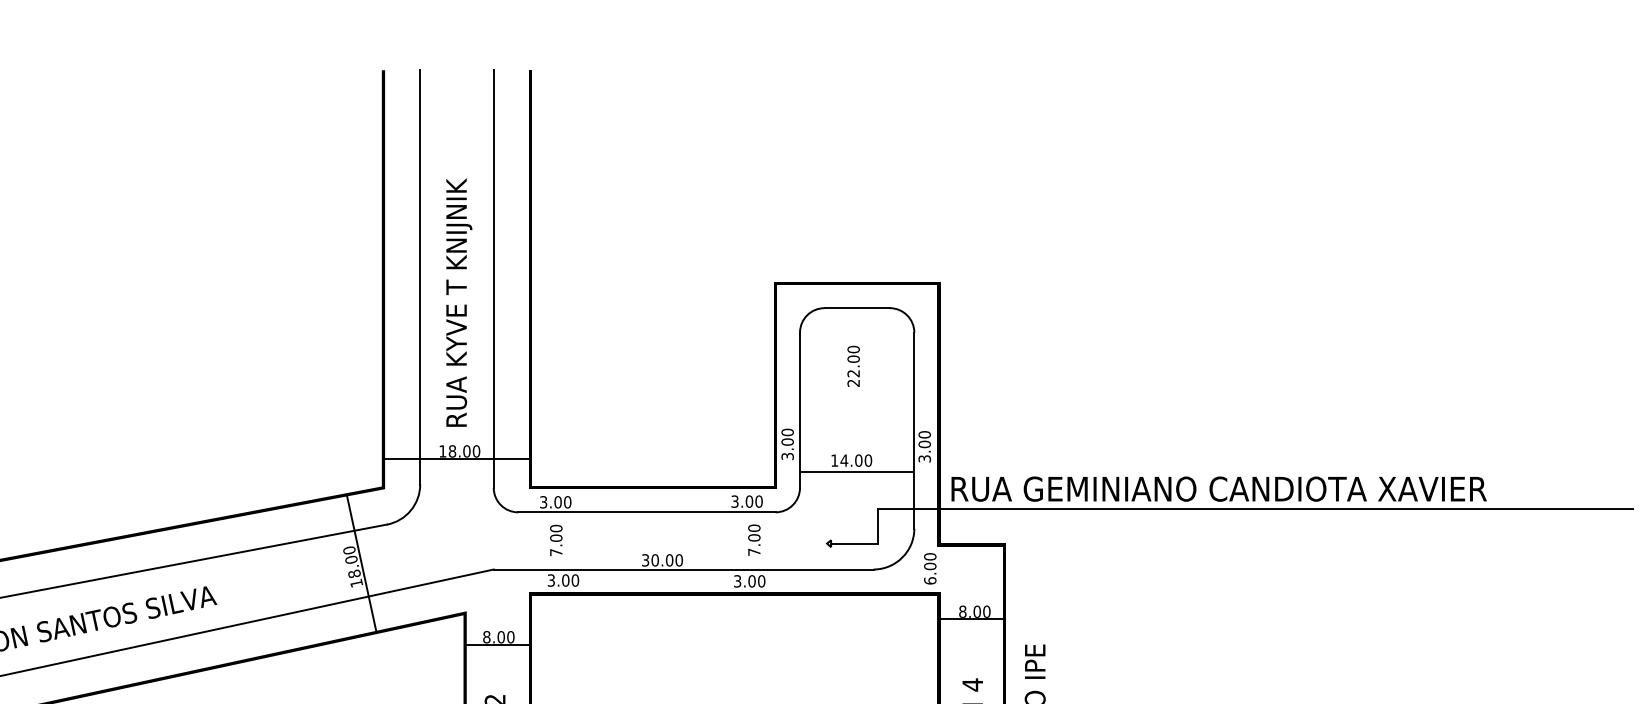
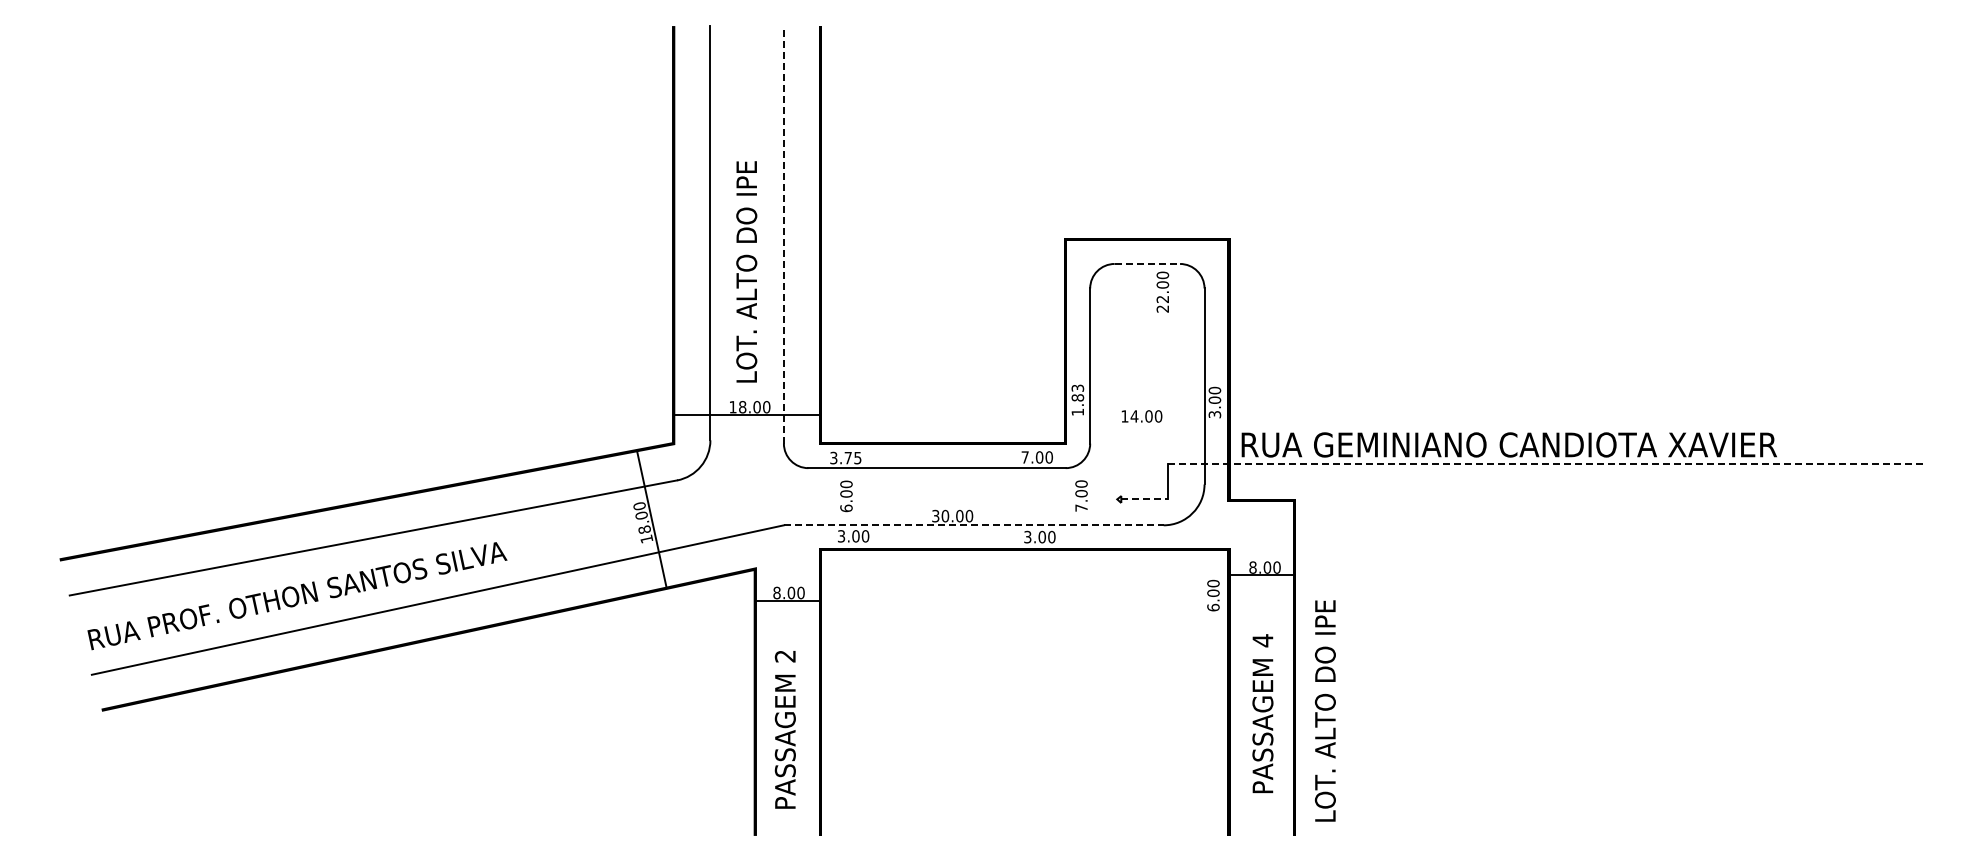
line: (493, 278) -> (783, 234), solid -> dashed
text: (459, 301) -> (749, 257), RUA KYVE T KNIJNIK -> LOT. ALTO DO IPE
line: (857, 307) -> (1147, 263), solid -> dashed
text: (853, 365) -> (1162, 291), moved
text: (787, 443) -> (1077, 399), 3.00 -> 1.83
line: (857, 471) -> (1147, 427), removed
text: (562, 501) -> (852, 457), 3.00 -> 3.75
text: (734, 501) -> (1024, 457), 3.00 -> 7.00
line: (1255, 508) -> (1545, 464), solid -> dashed
text: (754, 539) -> (1081, 495), moved
line: (855, 543) -> (1145, 499), solid -> dashed
text: (556, 552) -> (846, 508), 7.00 -> 6.00
text: (930, 568) -> (1213, 595), moved
line: (683, 569) -> (973, 525), solid -> dashed

